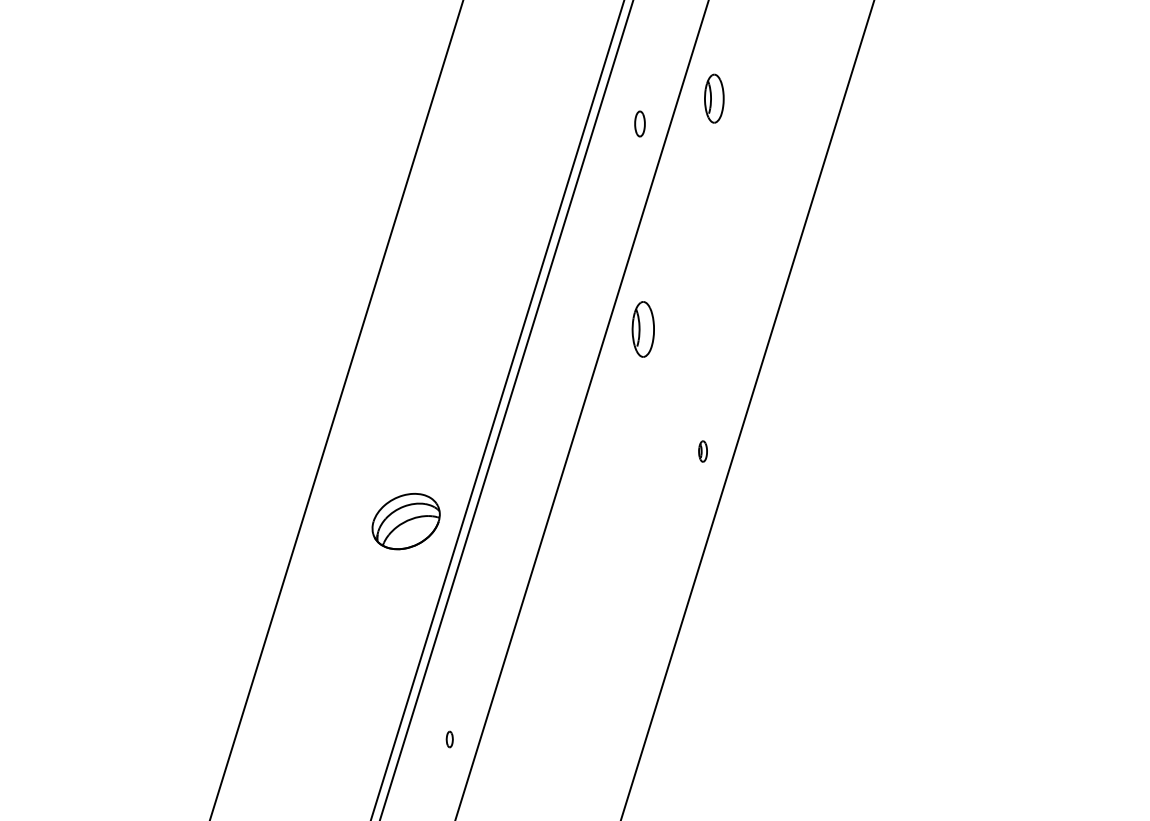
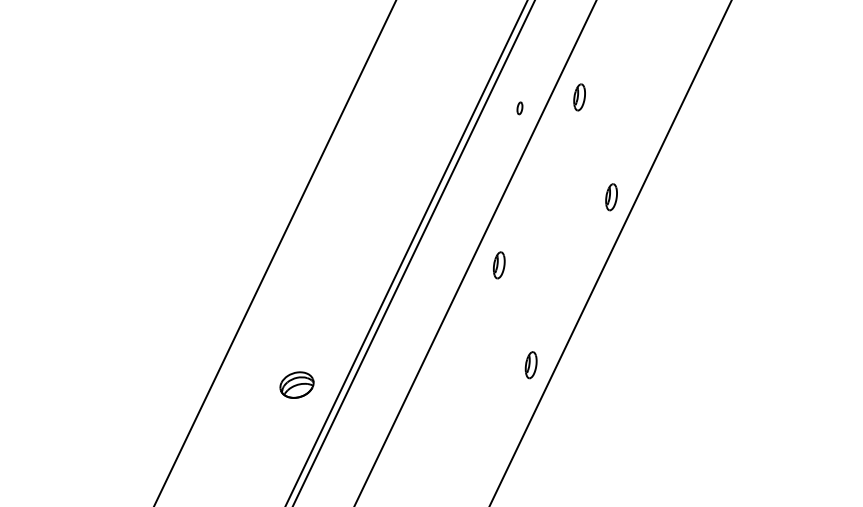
part: (714, 98) -> (579, 97), size x0.71
part: (639, 123) -> (519, 107), size x0.62
part: (773, 220) -> (610, 196), added
part: (642, 329) -> (498, 265), size x0.62
part: (702, 451) -> (530, 365), size x1.67
part: (406, 521) -> (297, 385), size x0.62

